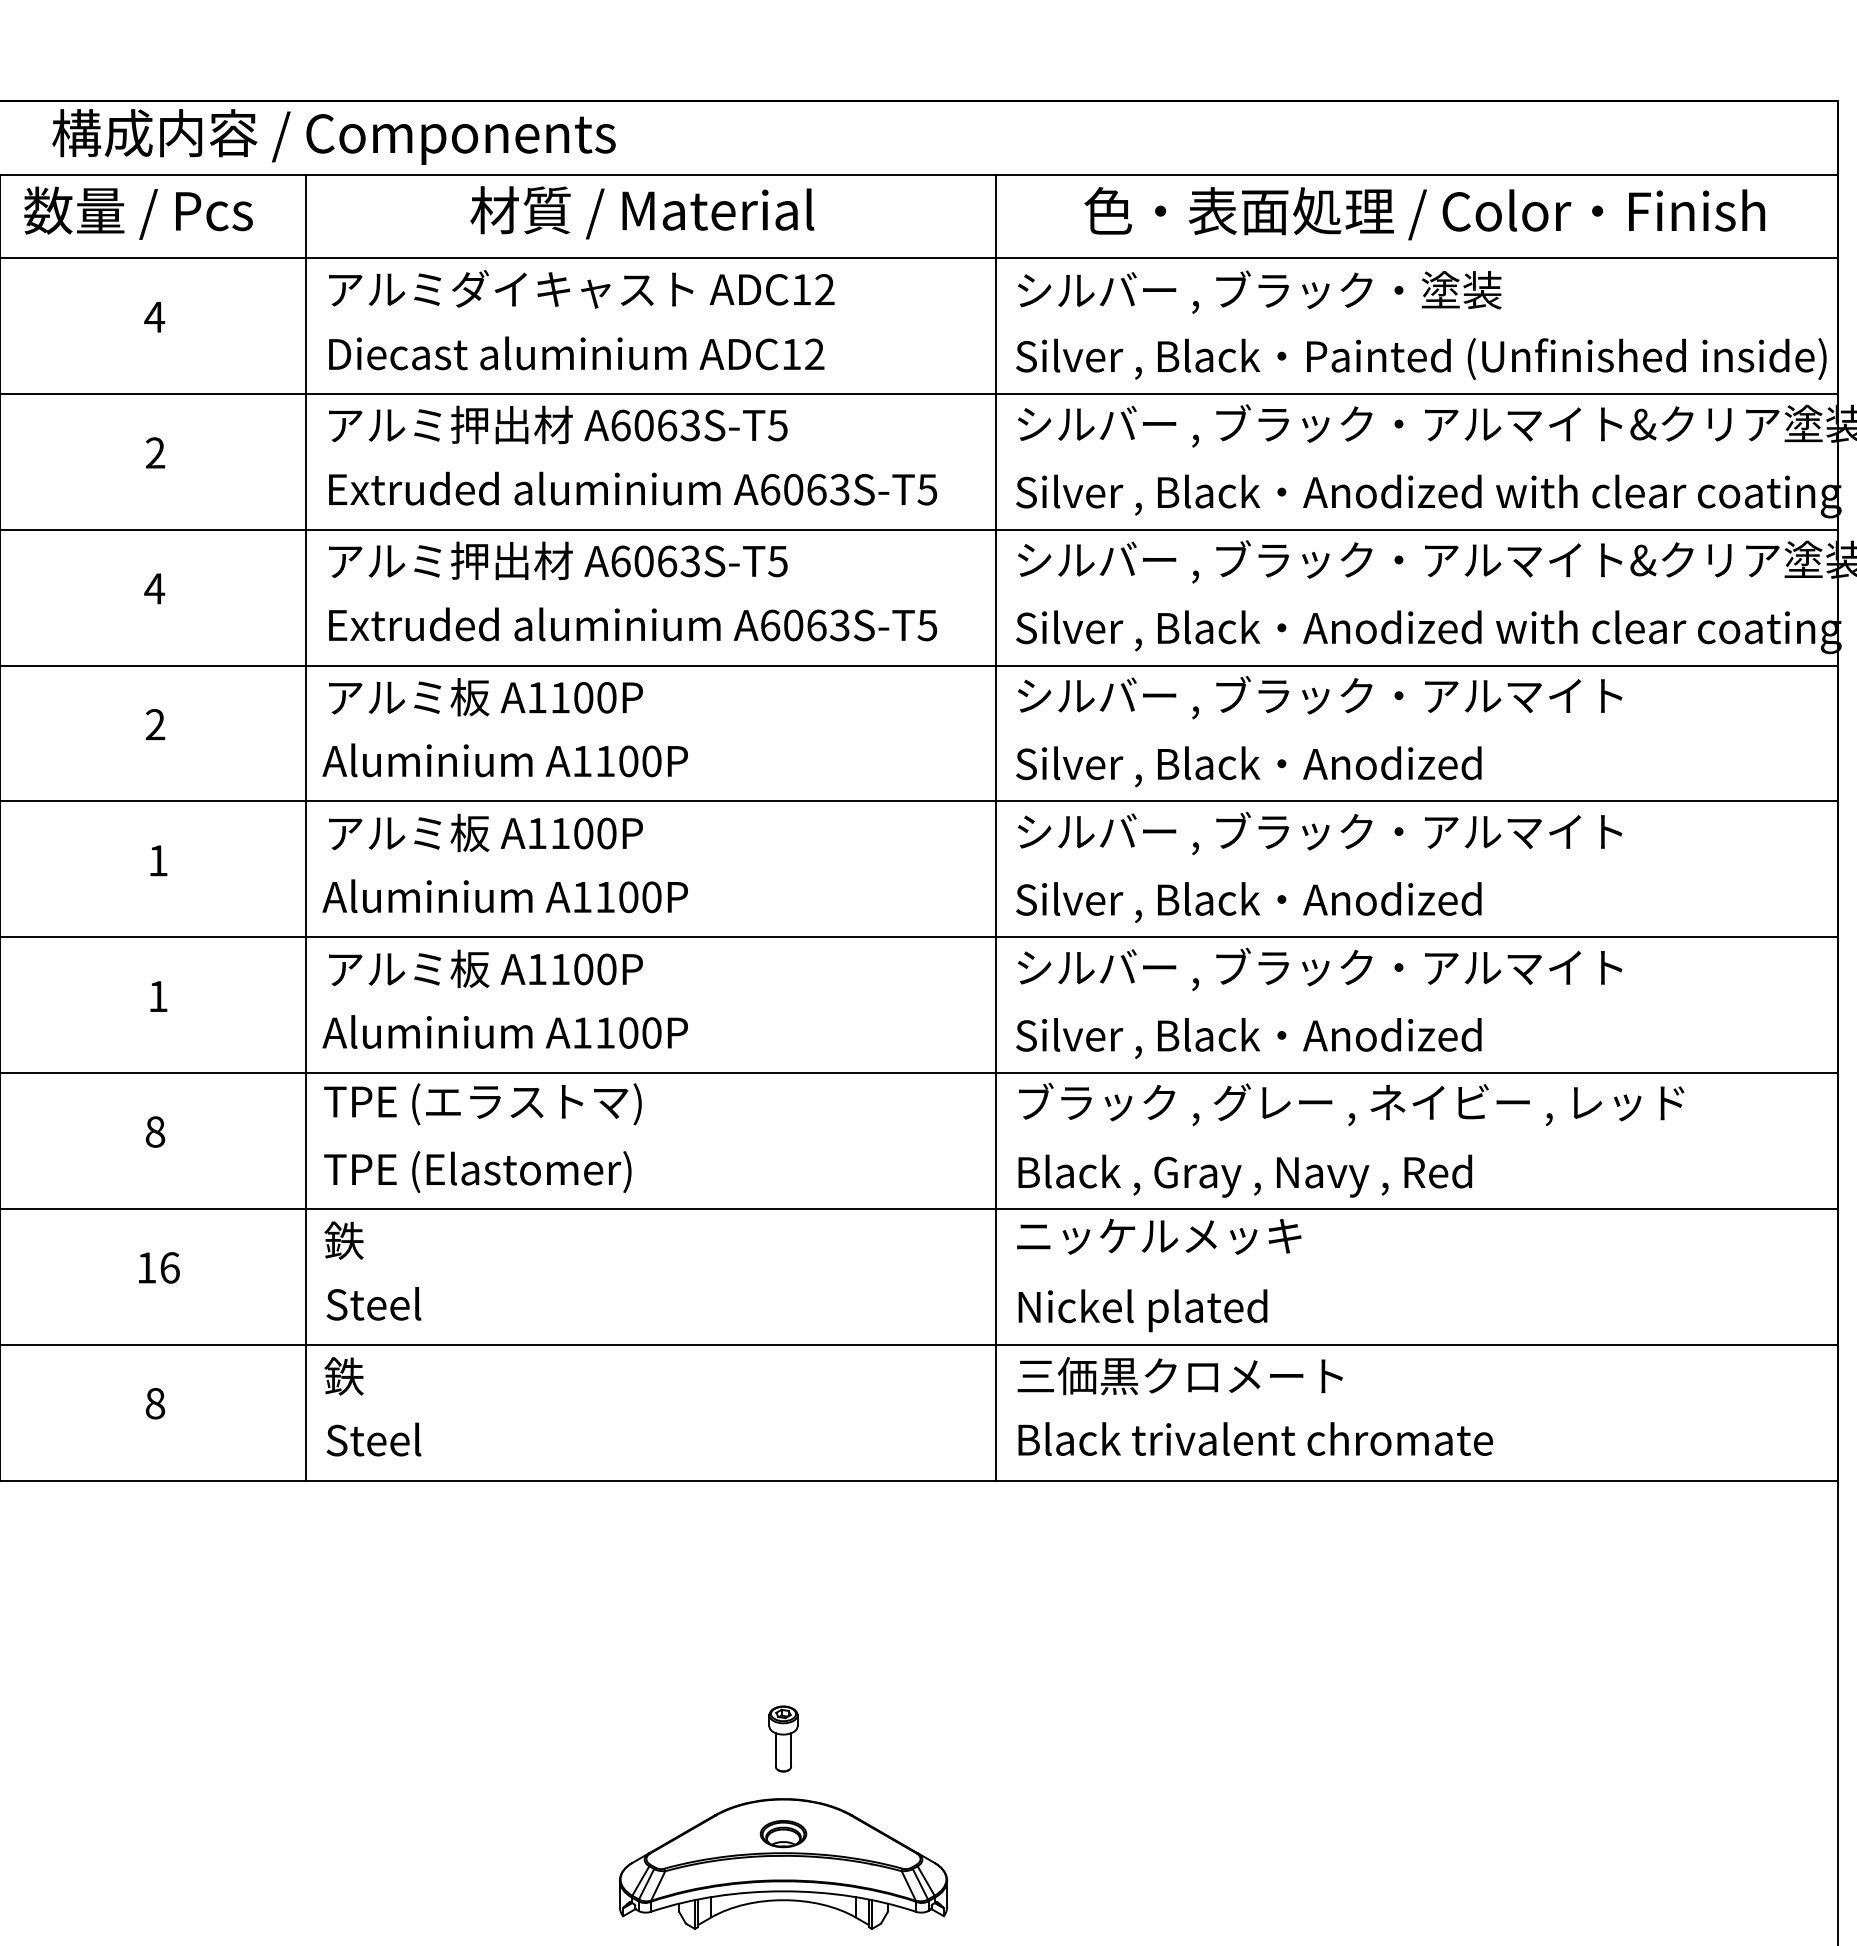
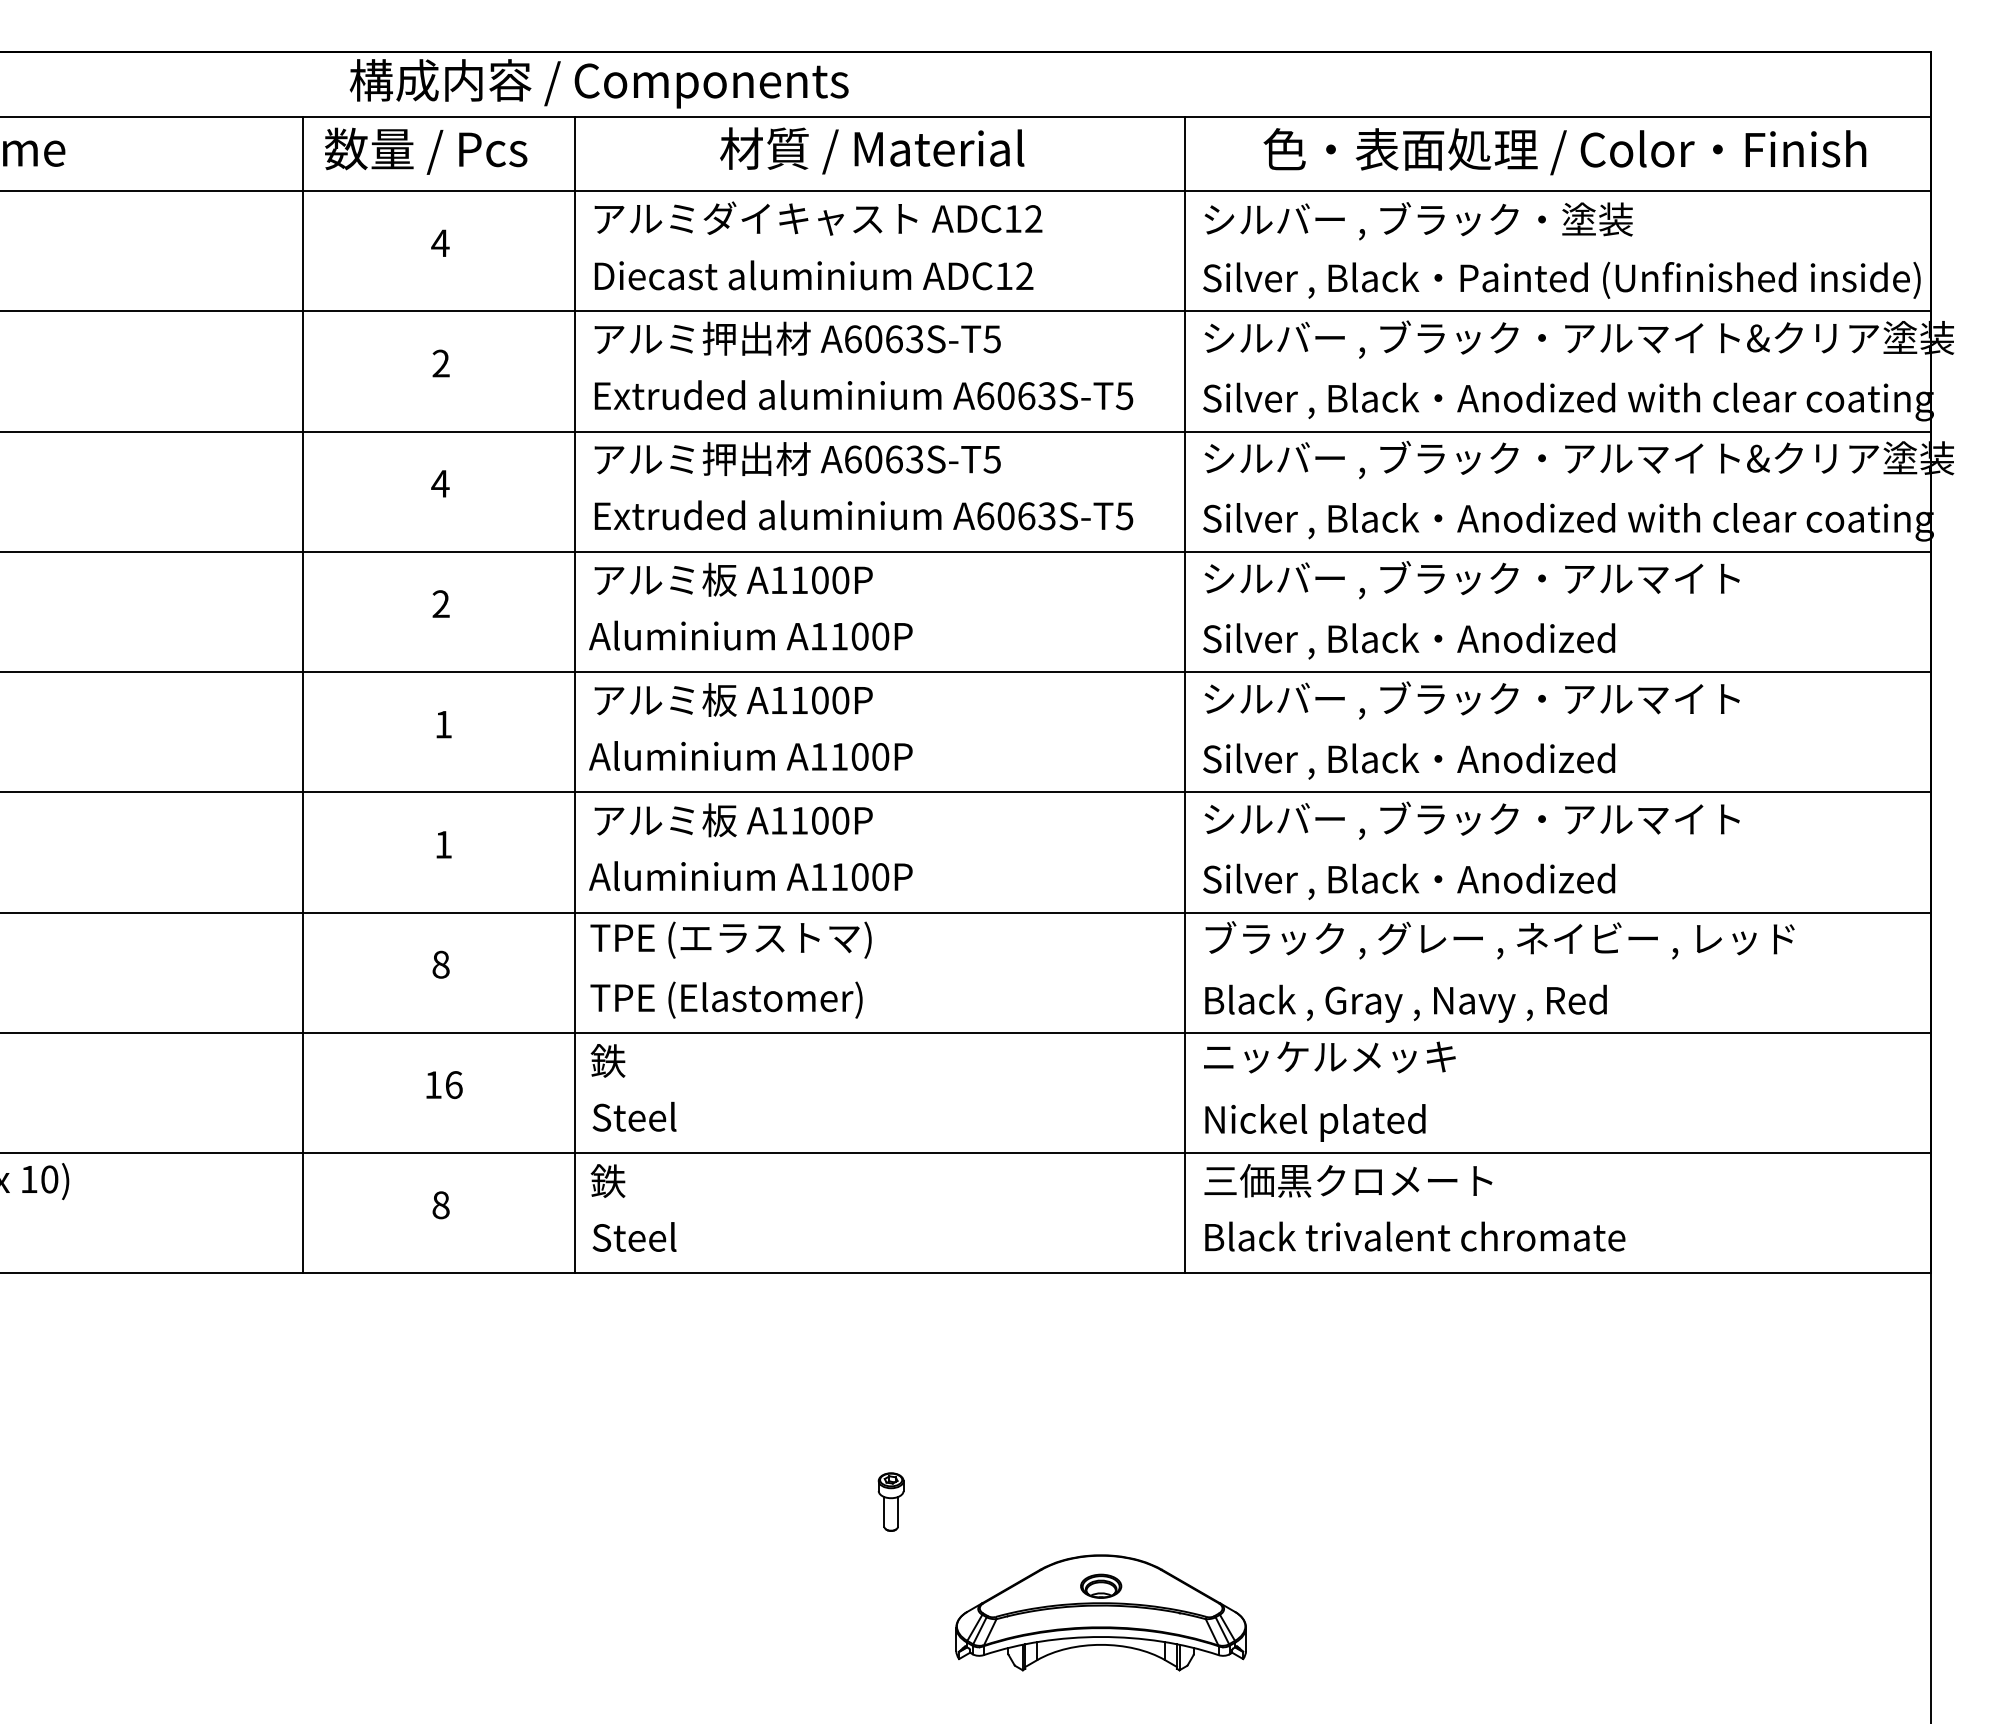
part: (782, 1738) -> (890, 1501), moved
part: (782, 1863) -> (1100, 1612), moved

